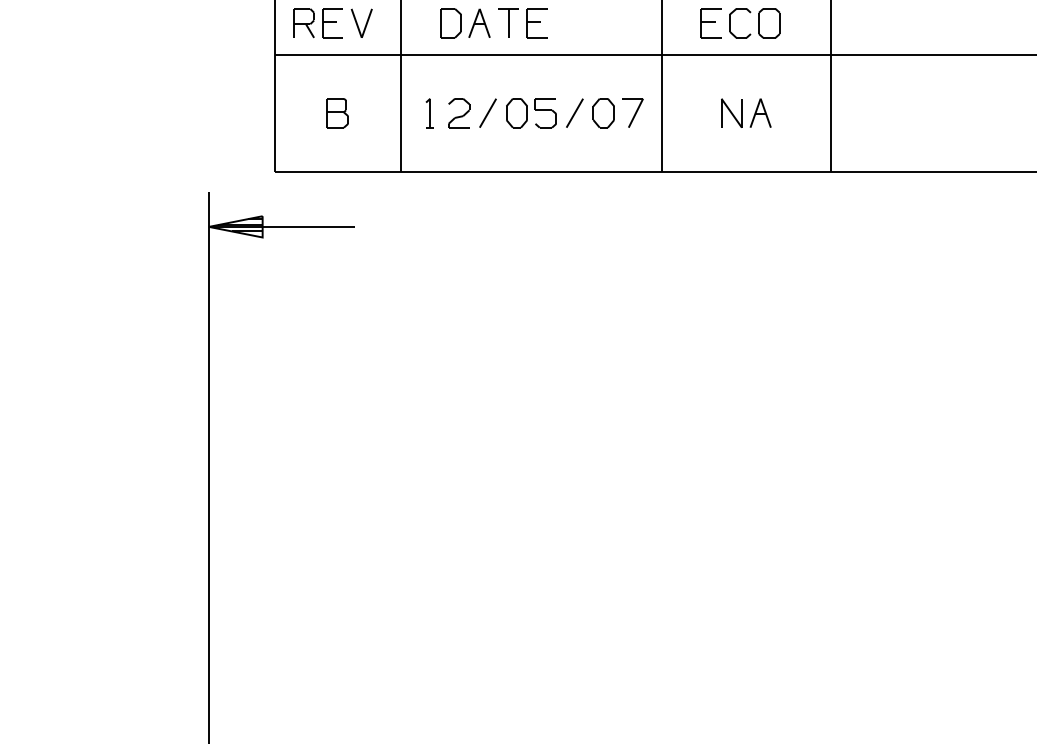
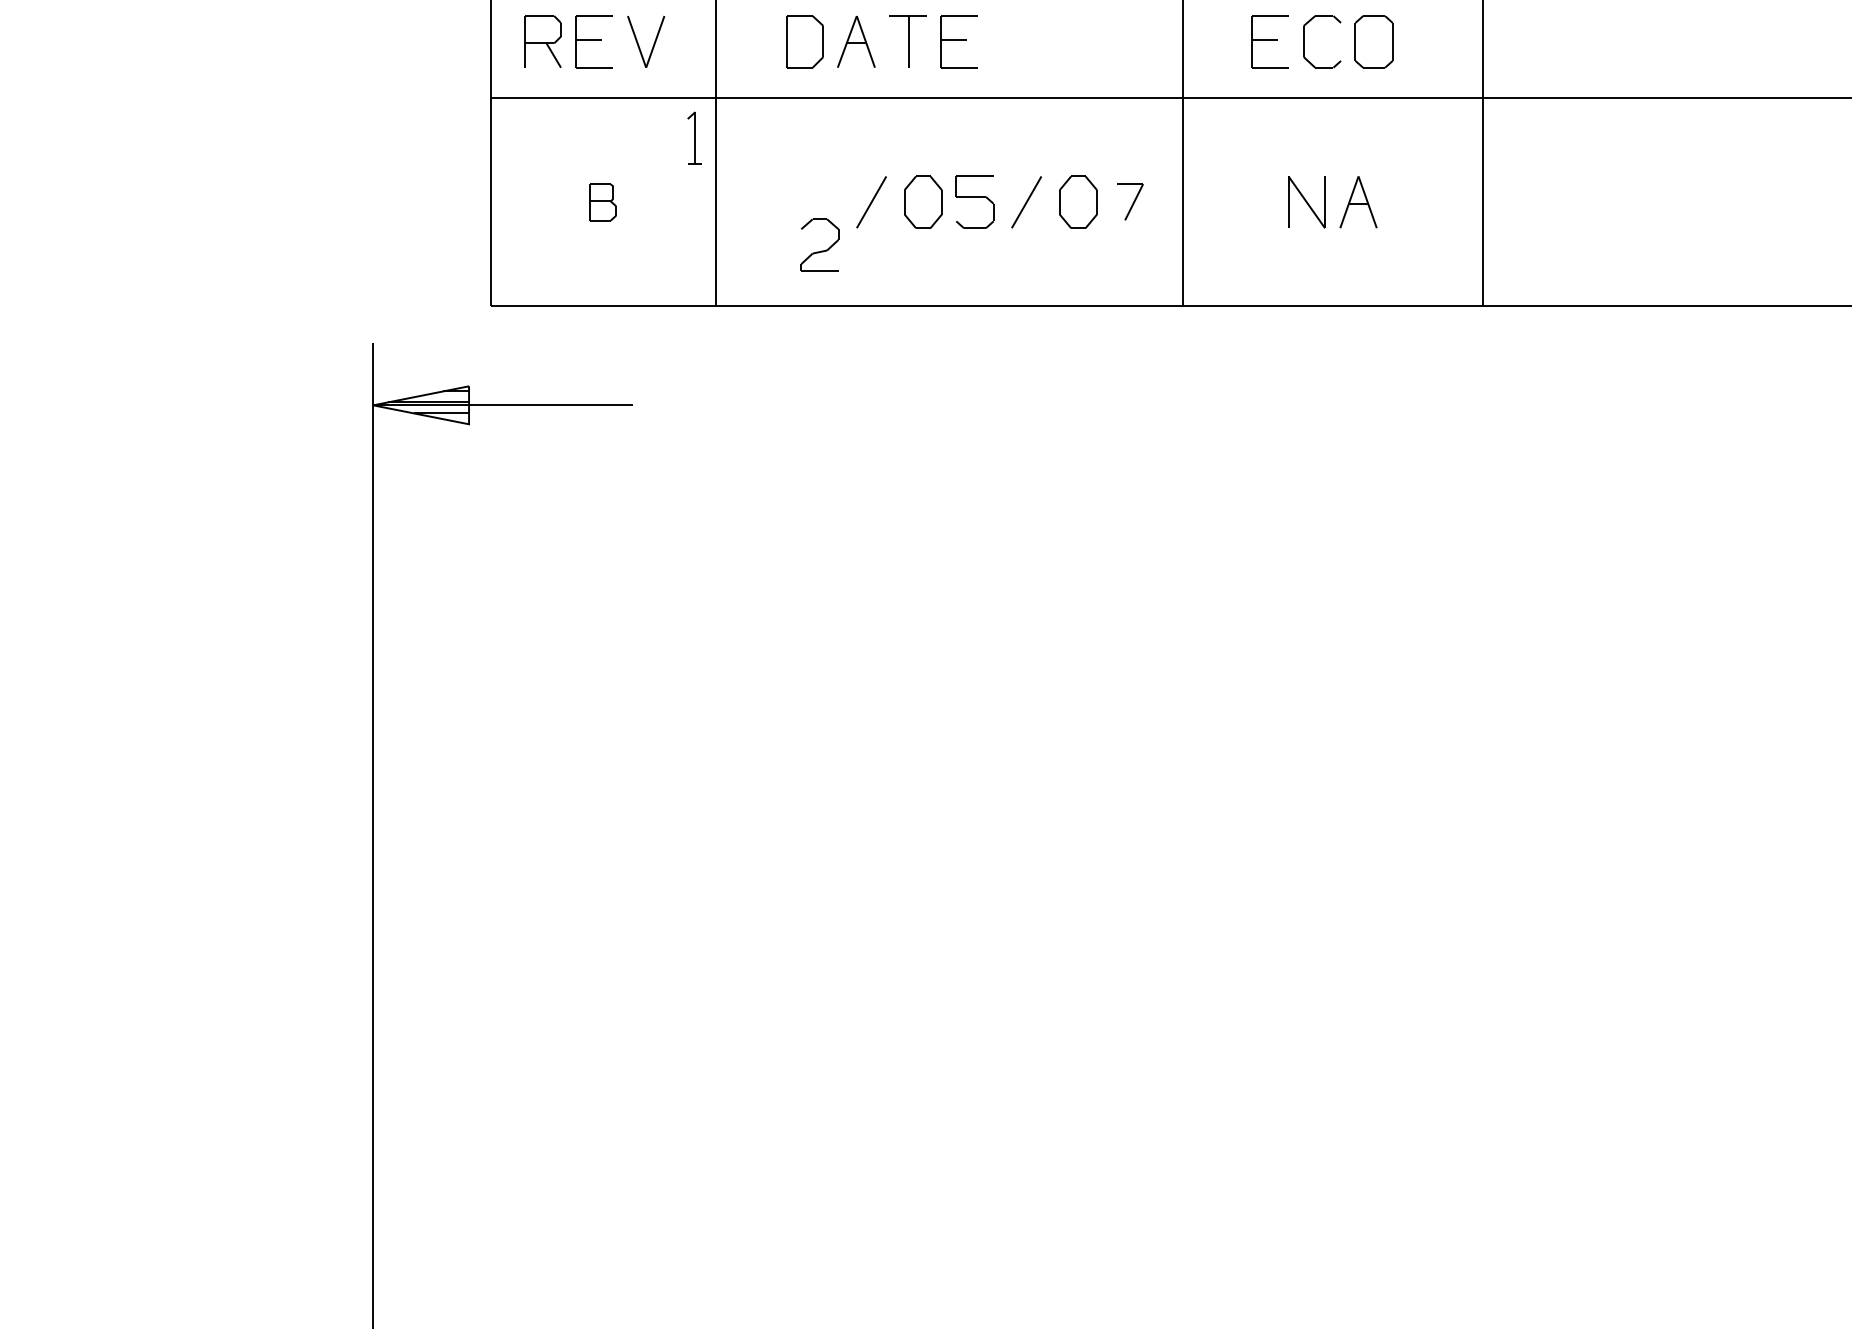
part: (632, 112) -> (1129, 201), size x0.7
part: (337, 113) -> (602, 202), size x0.7
part: (429, 113) -> (693, 138), moved
part: (459, 113) -> (820, 245), moved

